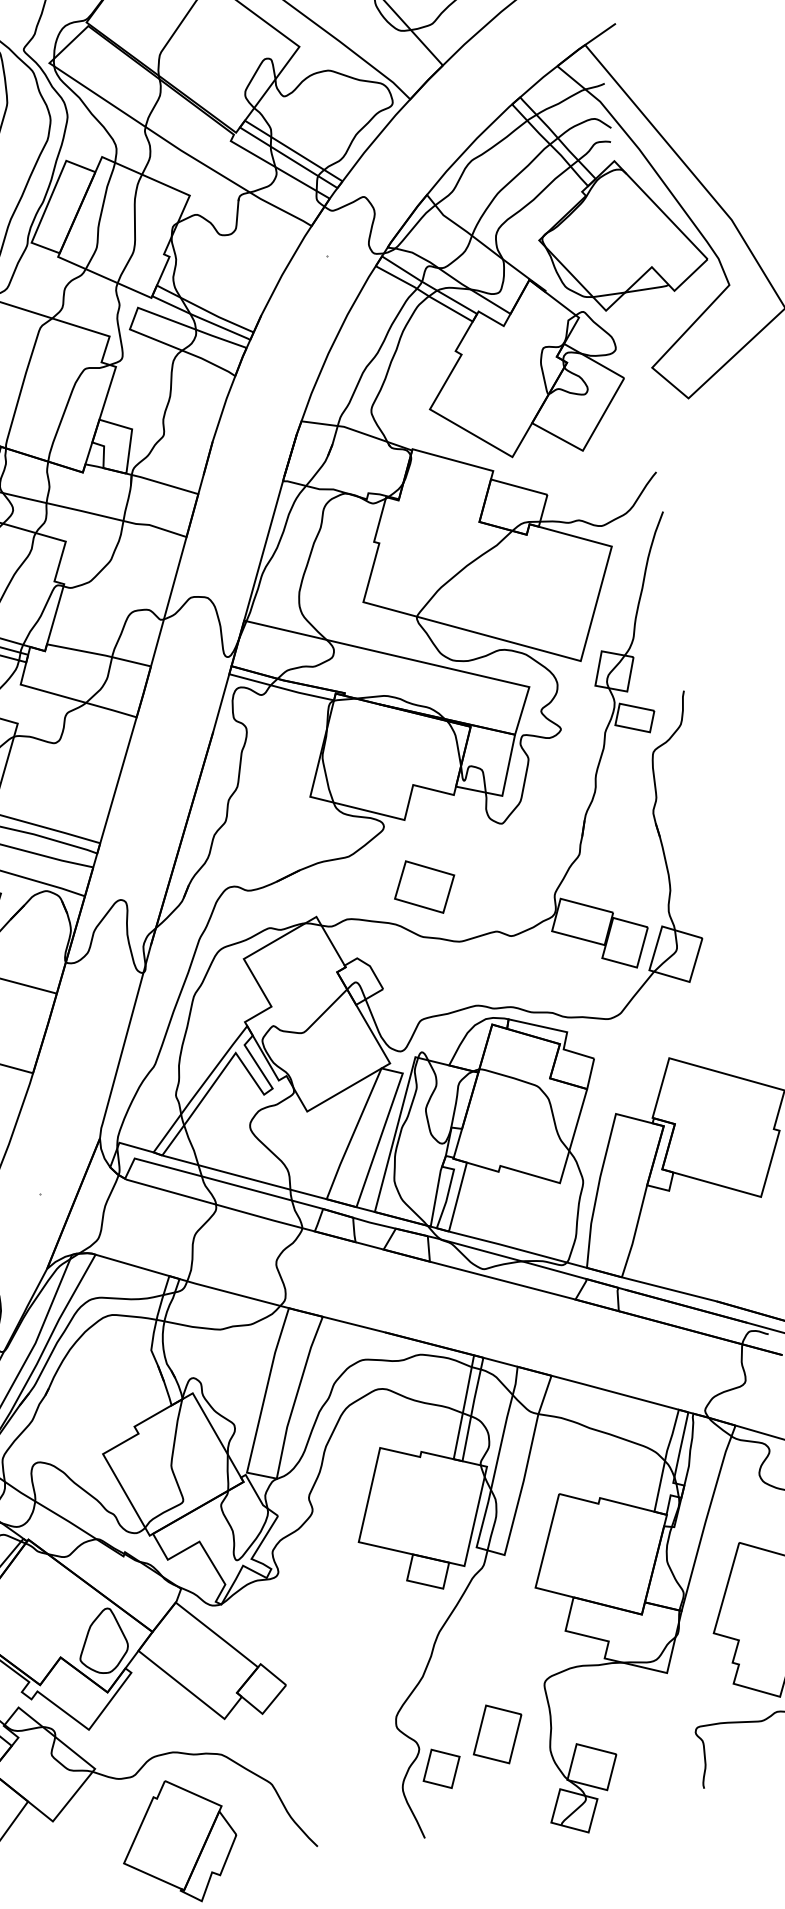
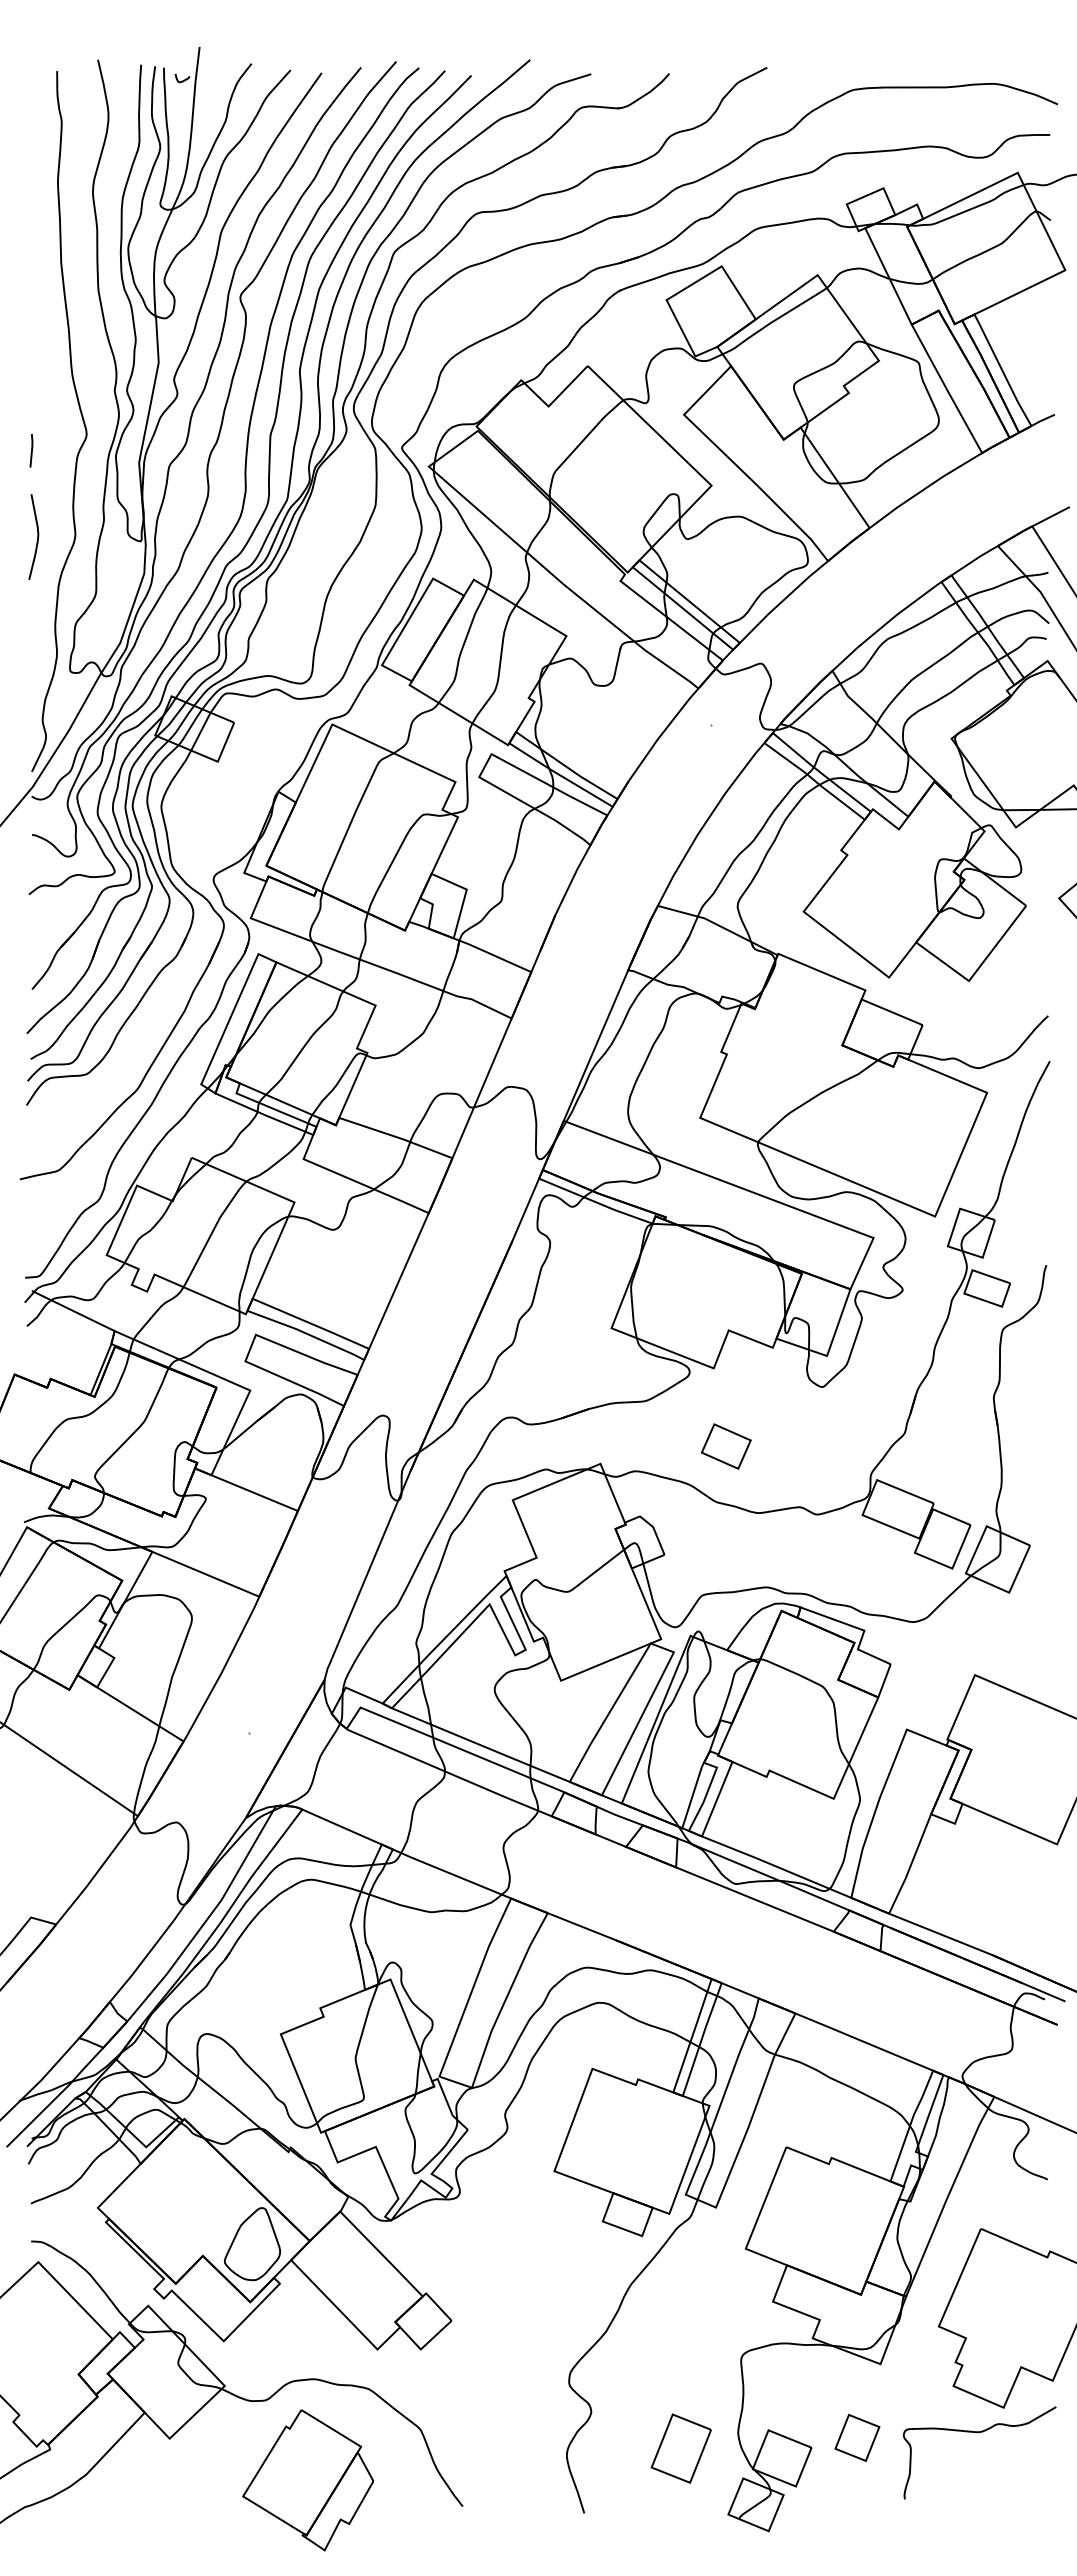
part: (424, 886) -> (726, 1446), size x0.7
part: (496, 1734) -> (680, 2448), moved
part: (441, 1768) -> (857, 2437), moved

